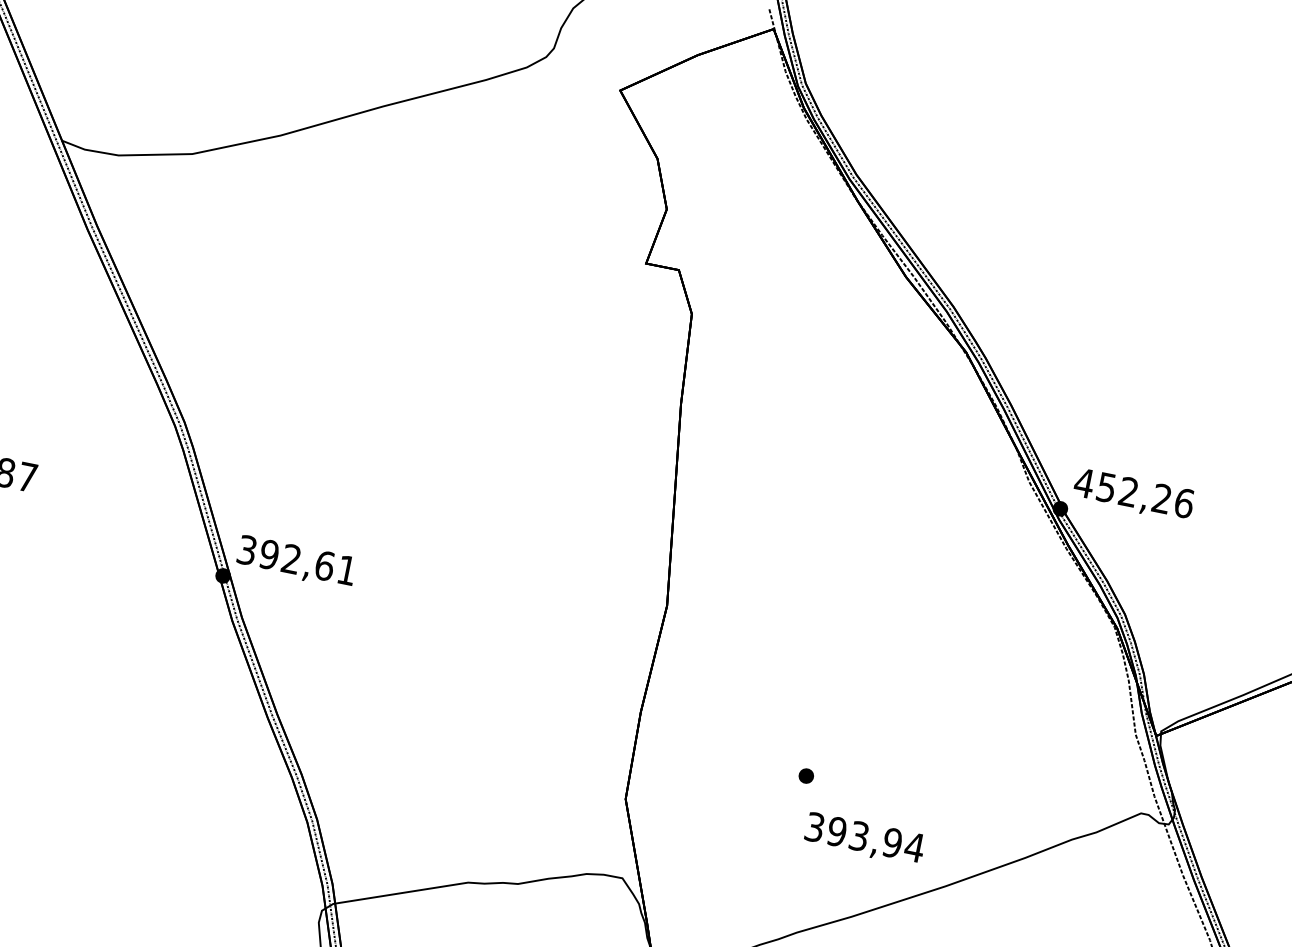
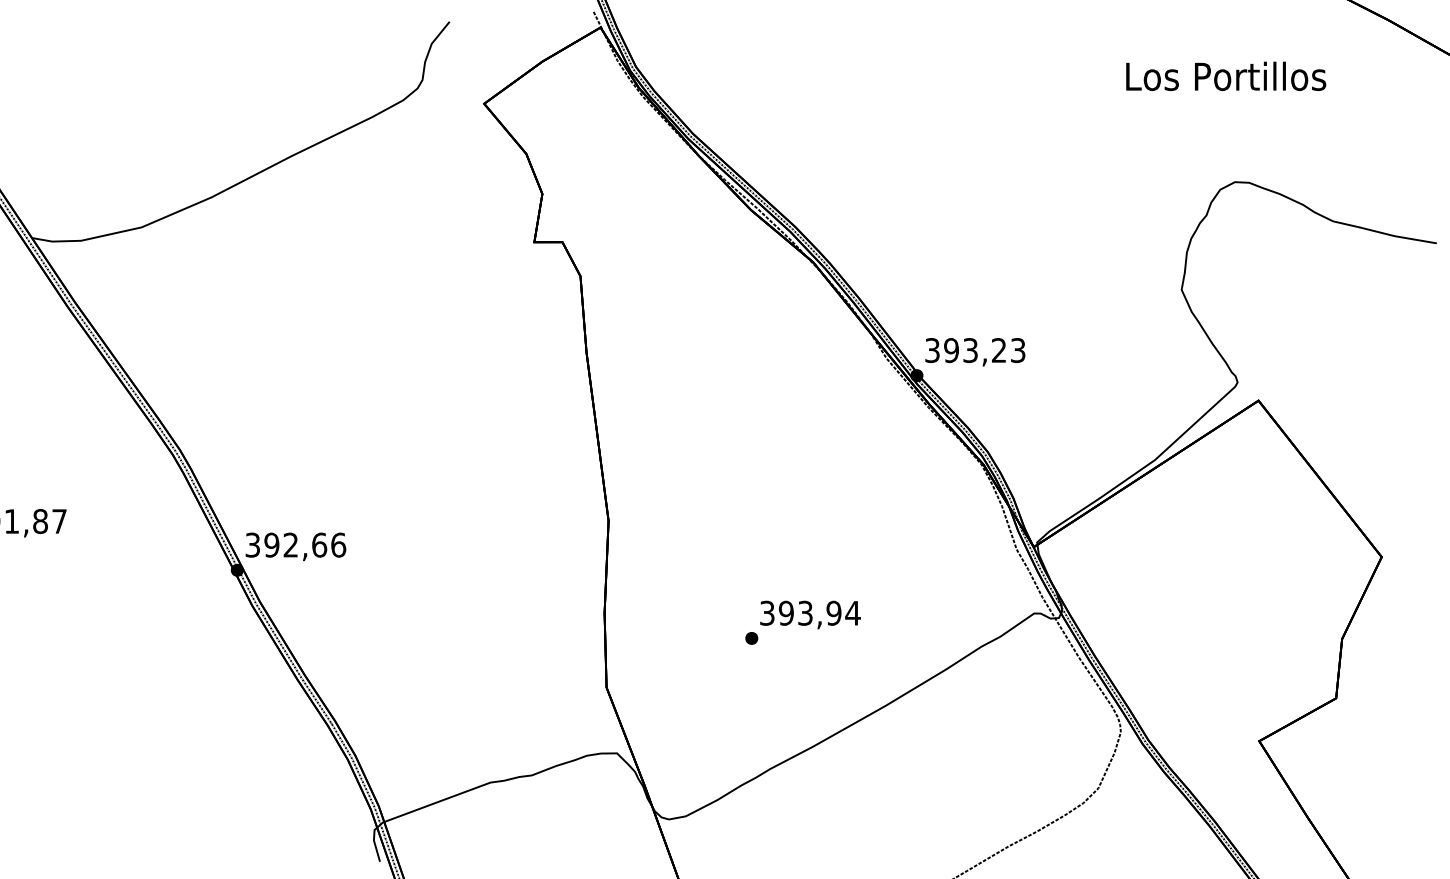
text: (1133, 493) -> (974, 350), 452,26 -> 393,23
text: (347, 569) -> (338, 544), 392,61 -> 392,66
text: (864, 838) -> (810, 614), moved

